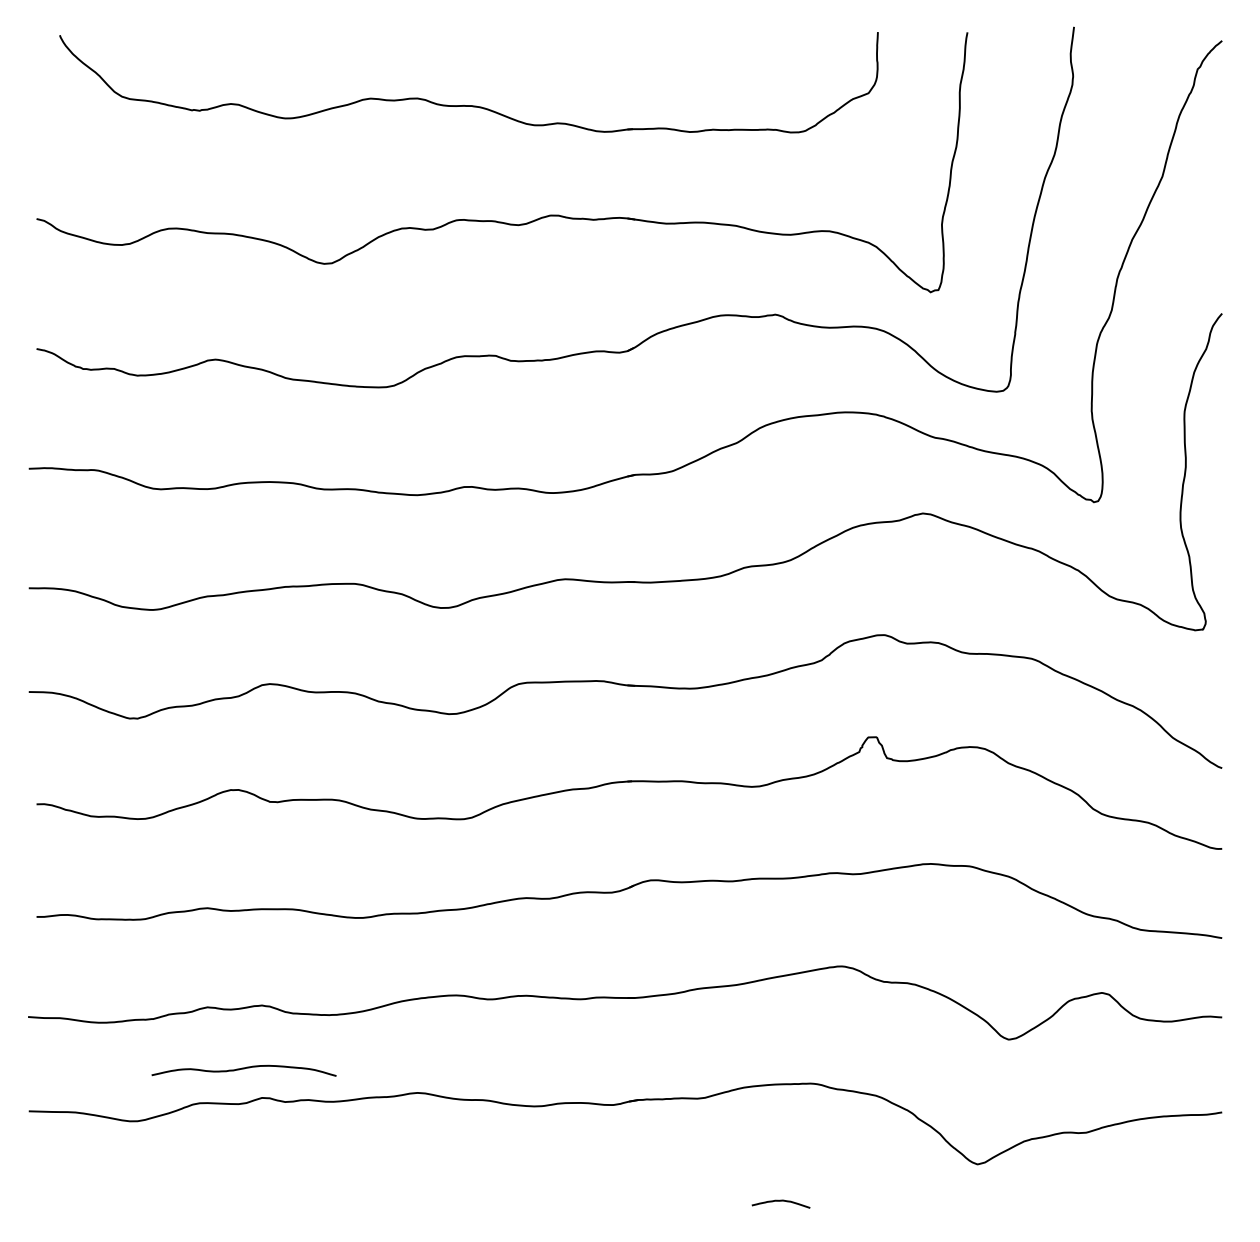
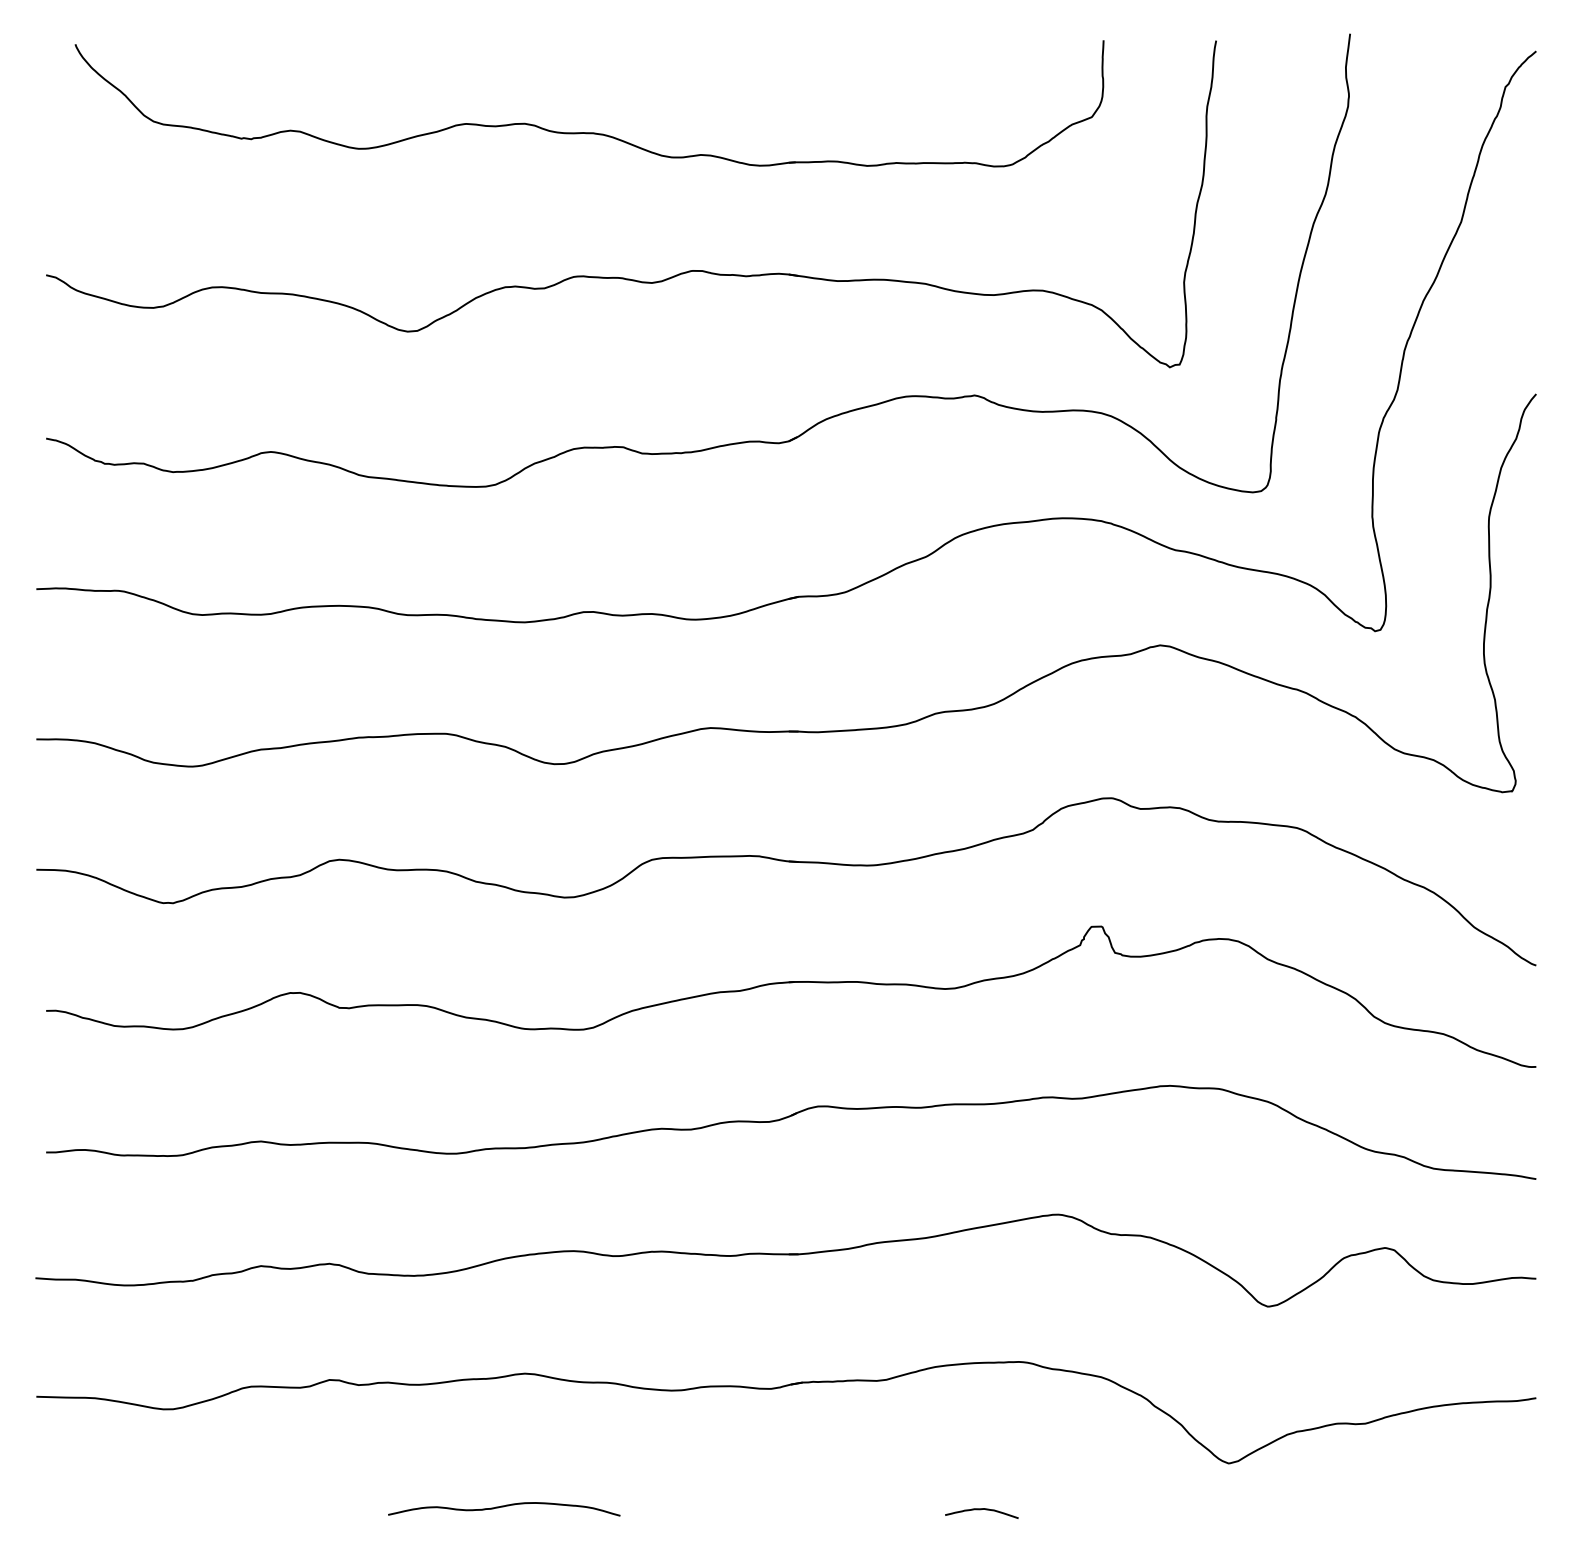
curve: (243, 1069) -> (503, 1507), moved

